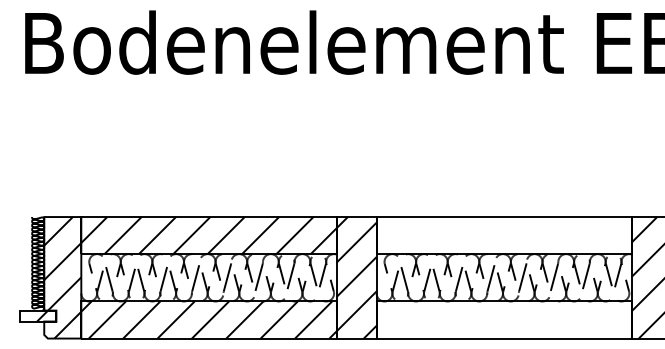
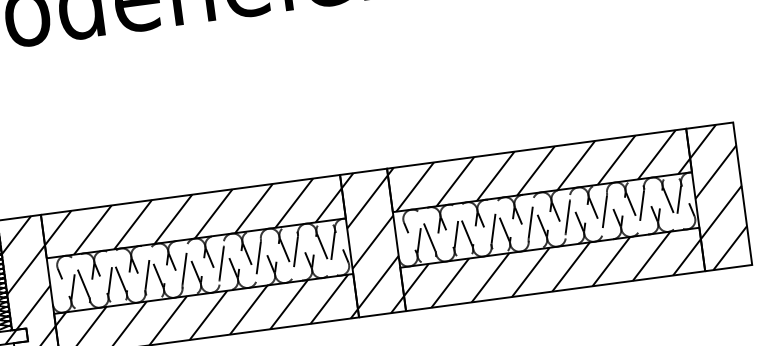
hatch: (503, 235) -> (538, 170), added
hatch: (503, 319) -> (551, 268), added

